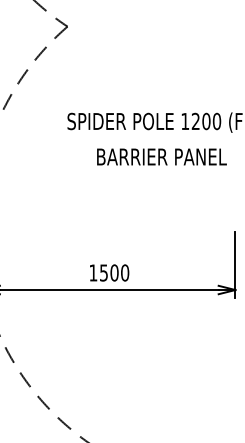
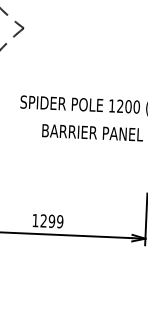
text: (114, 272) -> (51, 220), 1500 -> 1299

